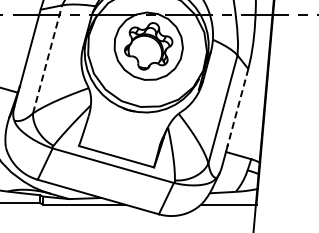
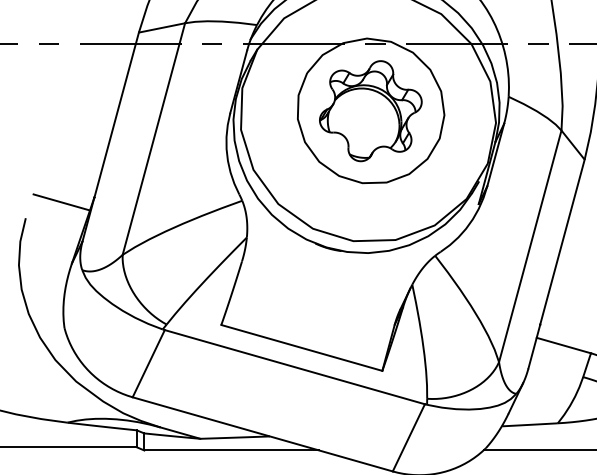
line: (47, 59) -> (153, 139), dashed -> solid
line: (237, 107) -> (561, 242), dashed -> solid

